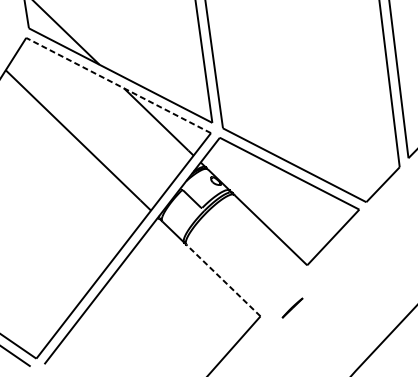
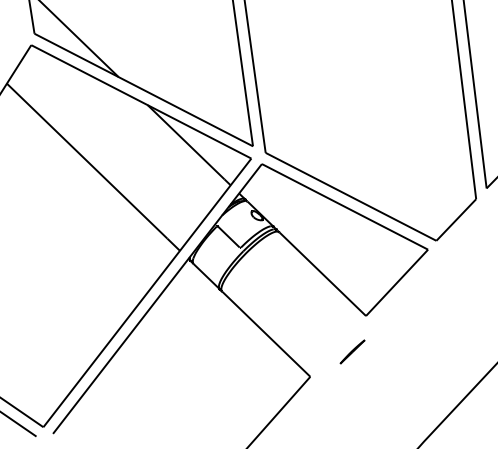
line: (118, 85) -> (141, 101), dashed -> solid
line: (222, 280) -> (265, 333), dashed -> solid
line: (292, 307) -> (352, 351), moved

